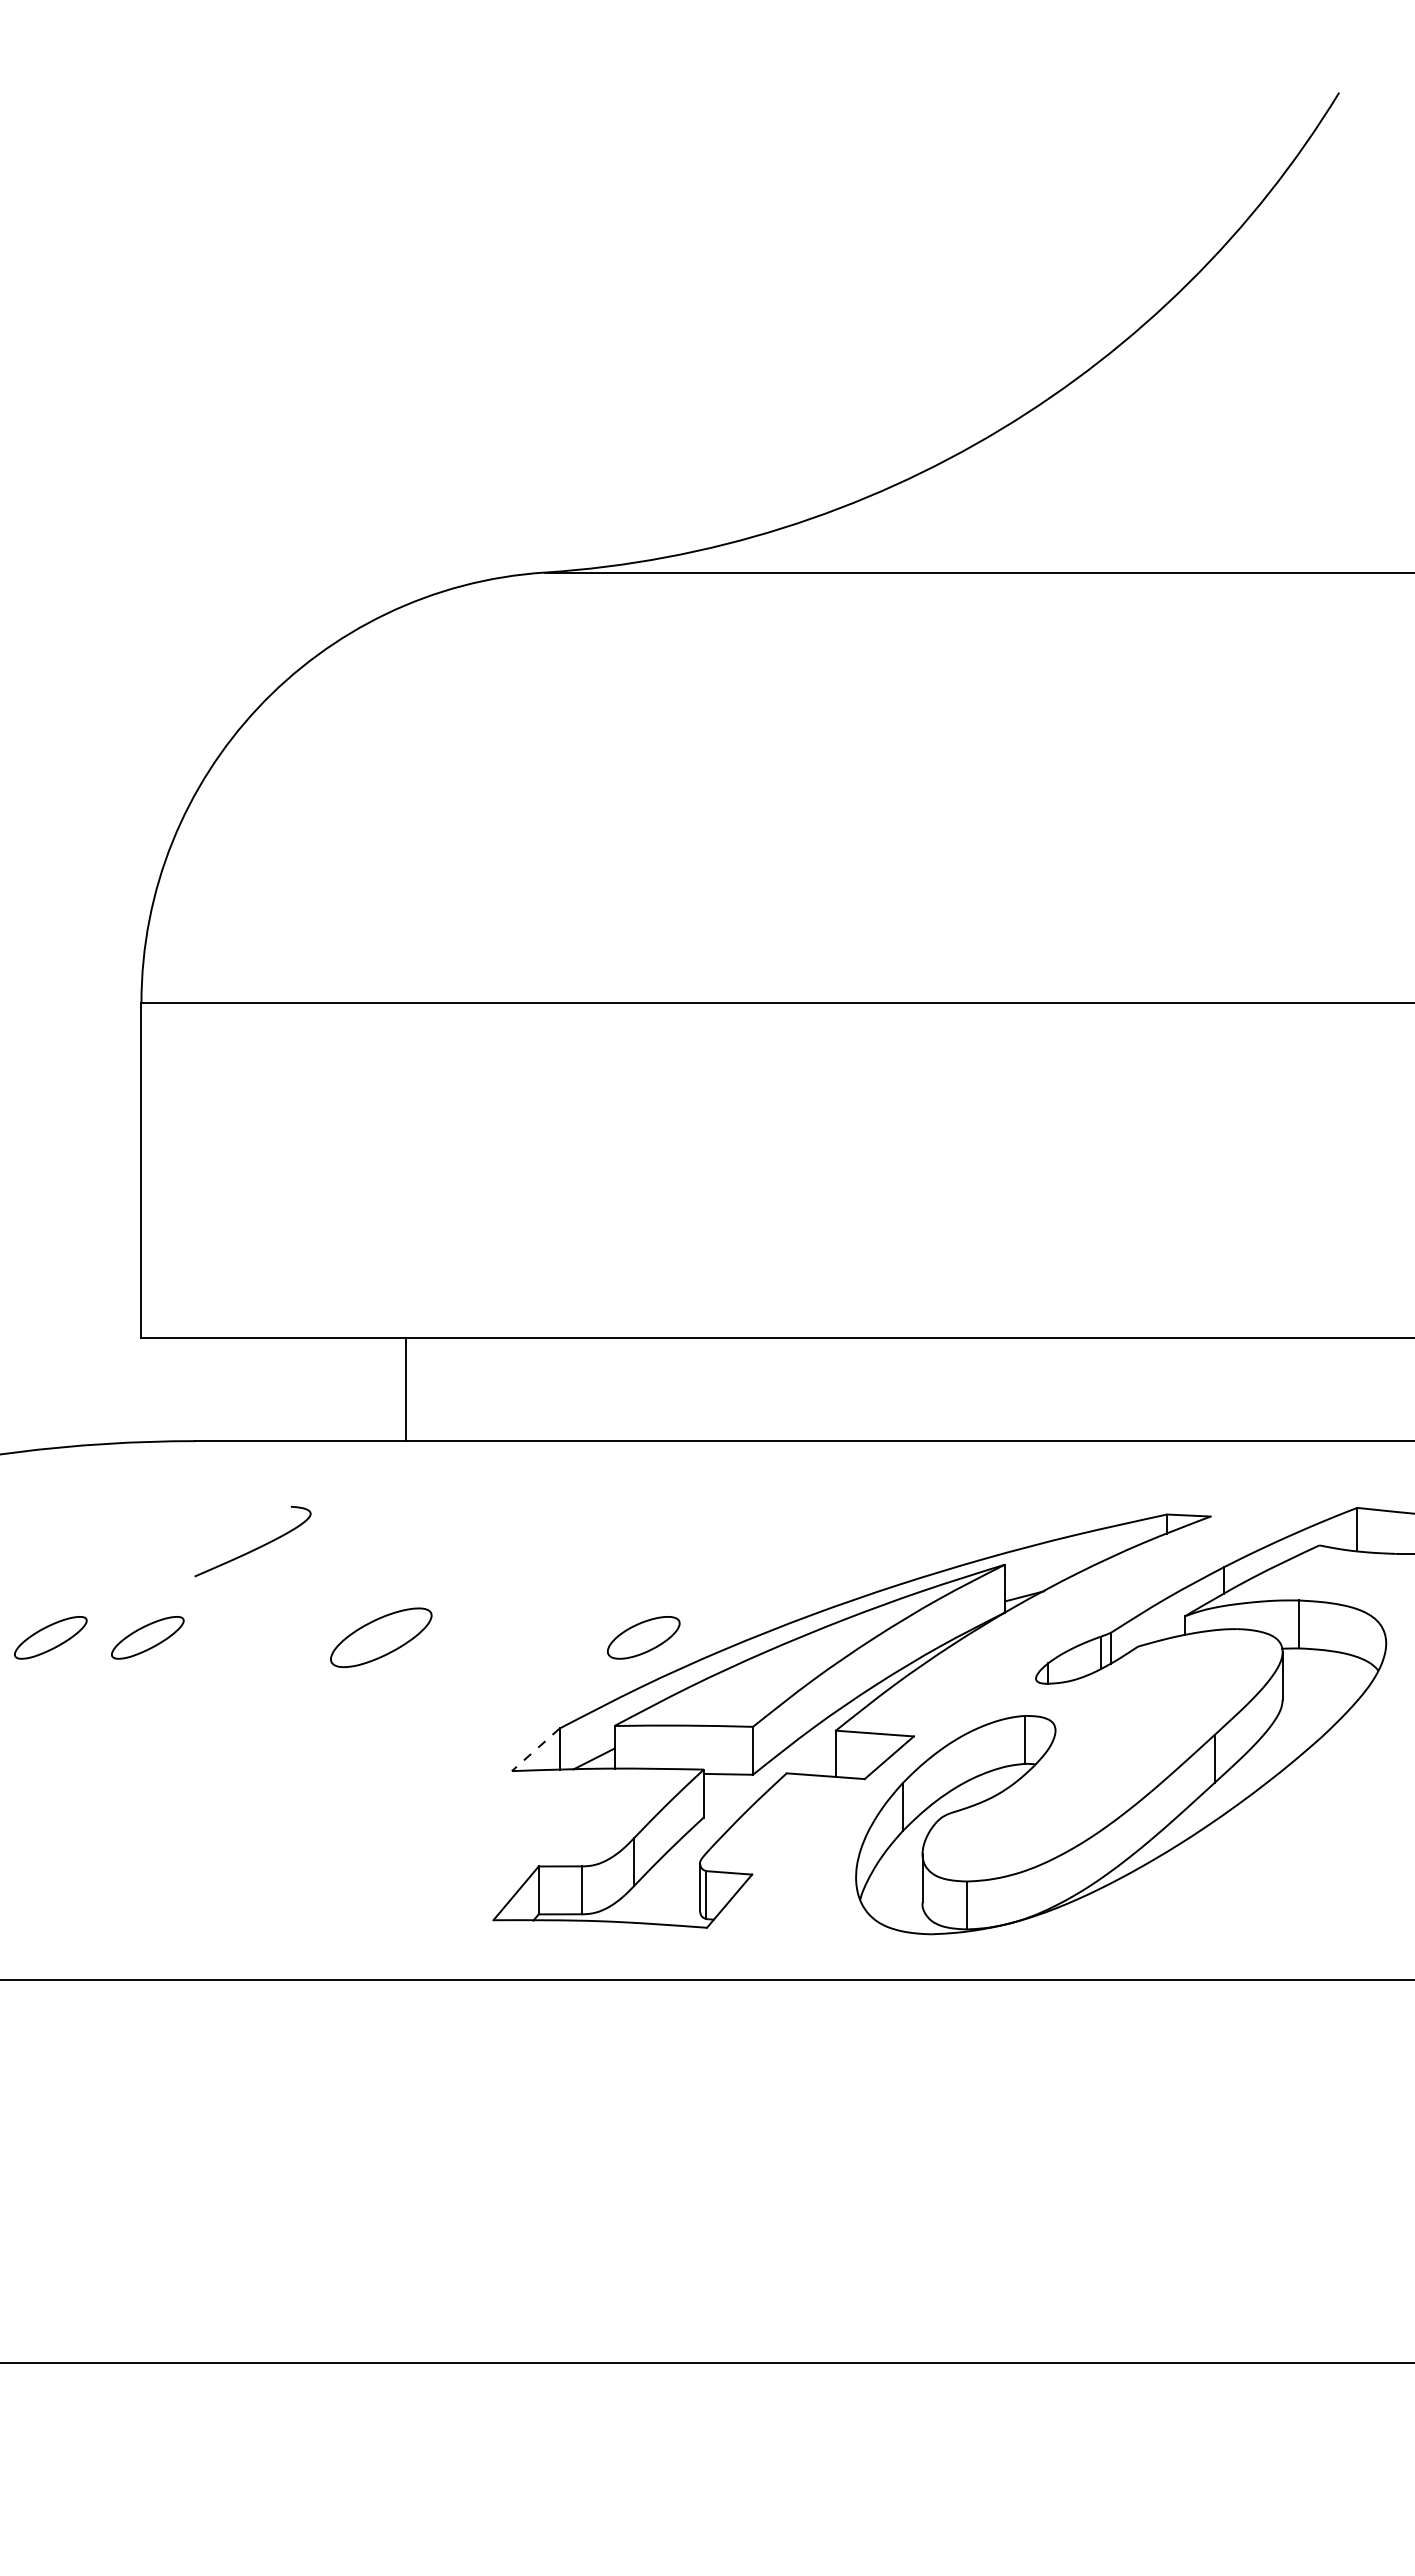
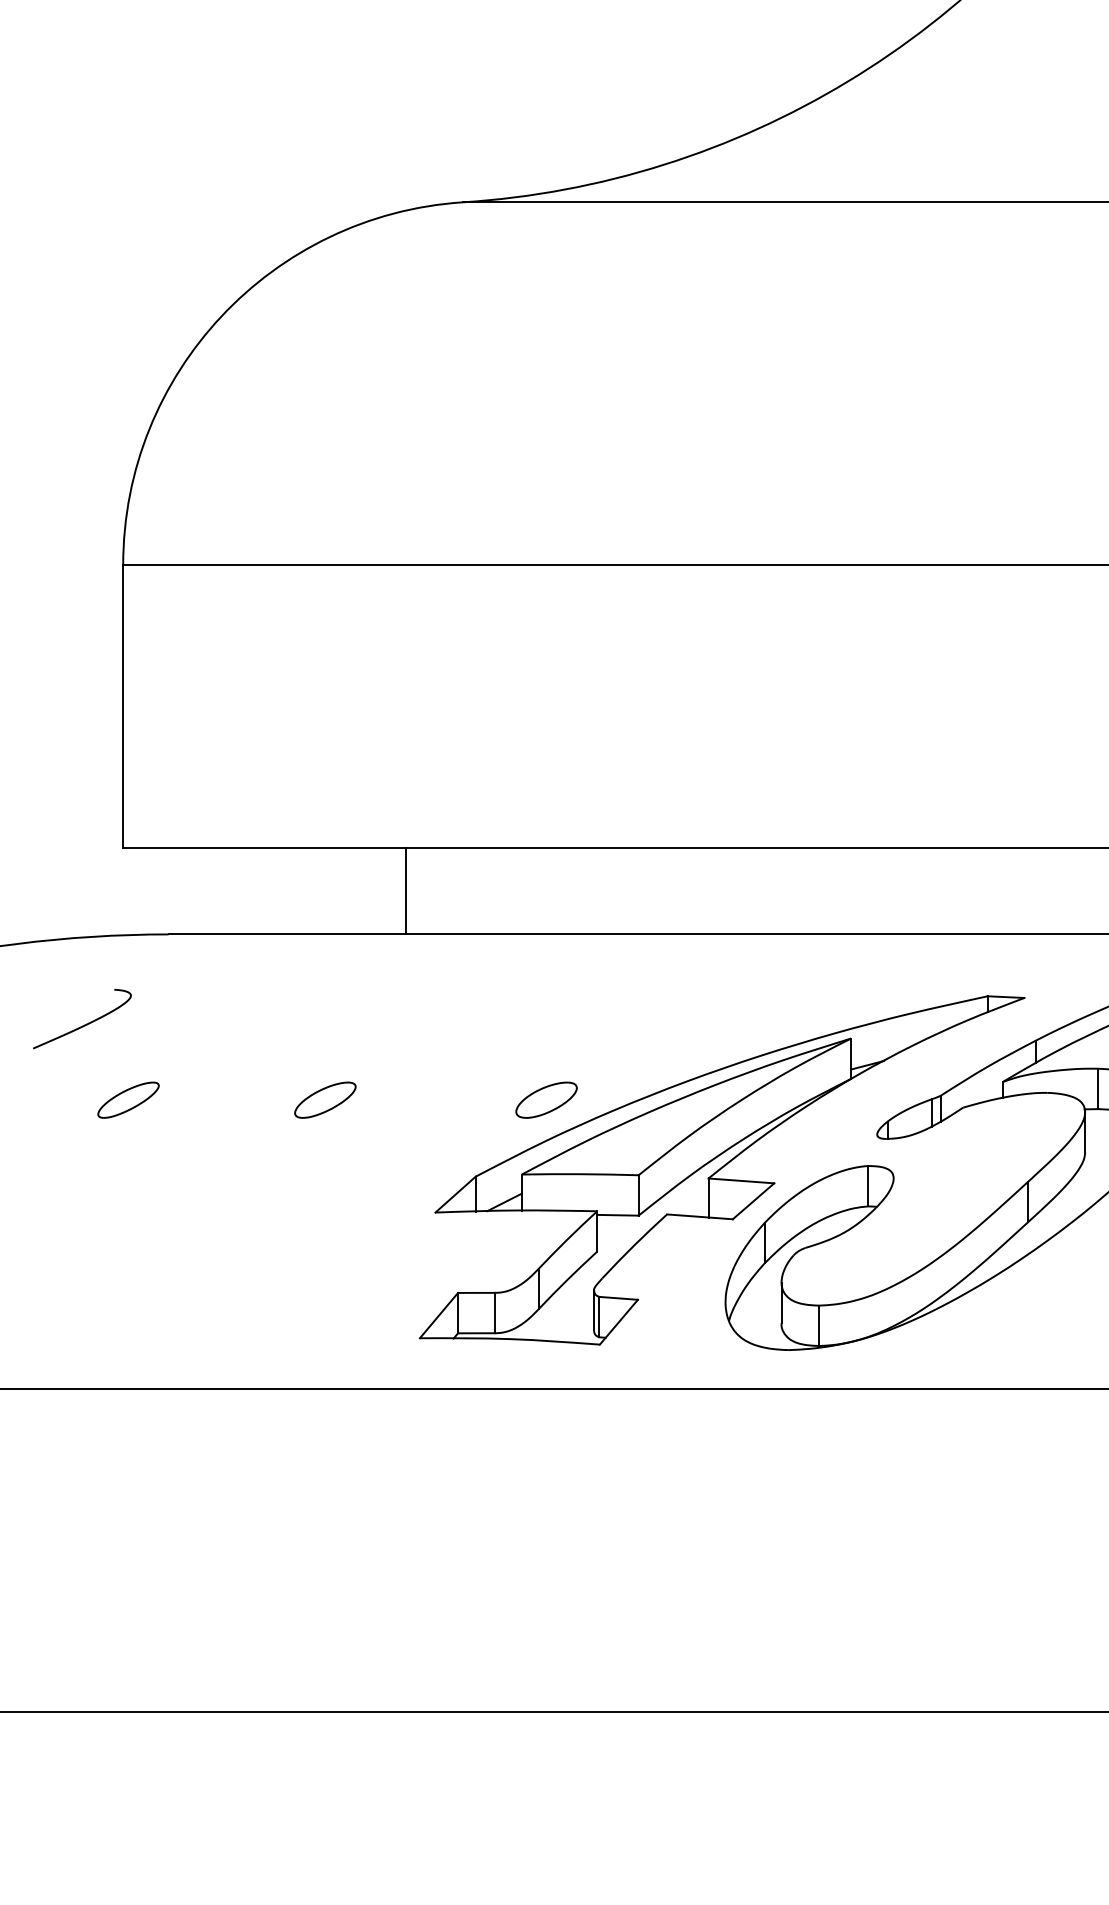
line: (405, 1389) -> (405, 890), moved
curve: (254, 1548) -> (83, 1024), moved
part: (50, 1637) -> (46, 1099), removed
part: (381, 1637) -> (325, 1099), size x0.71
line: (535, 1750) -> (455, 1195), dashed -> solid

